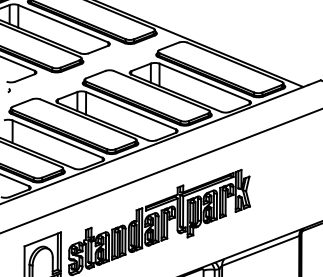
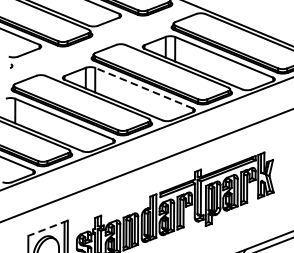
line: (131, 110) -> (144, 87), solid -> dashed
line: (42, 239) -> (47, 228), solid -> dashed

